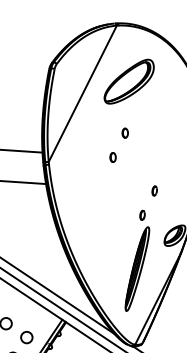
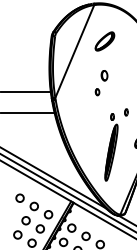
part: (128, 81) -> (104, 41), size x0.6
part: (125, 133) -> (104, 75), size x1.6
part: (137, 261) -> (111, 147), moved

